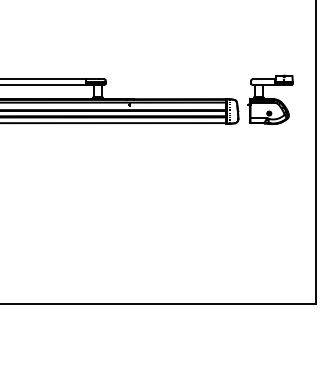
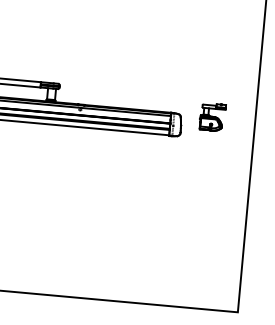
part: (270, 99) -> (212, 116), size x0.6

